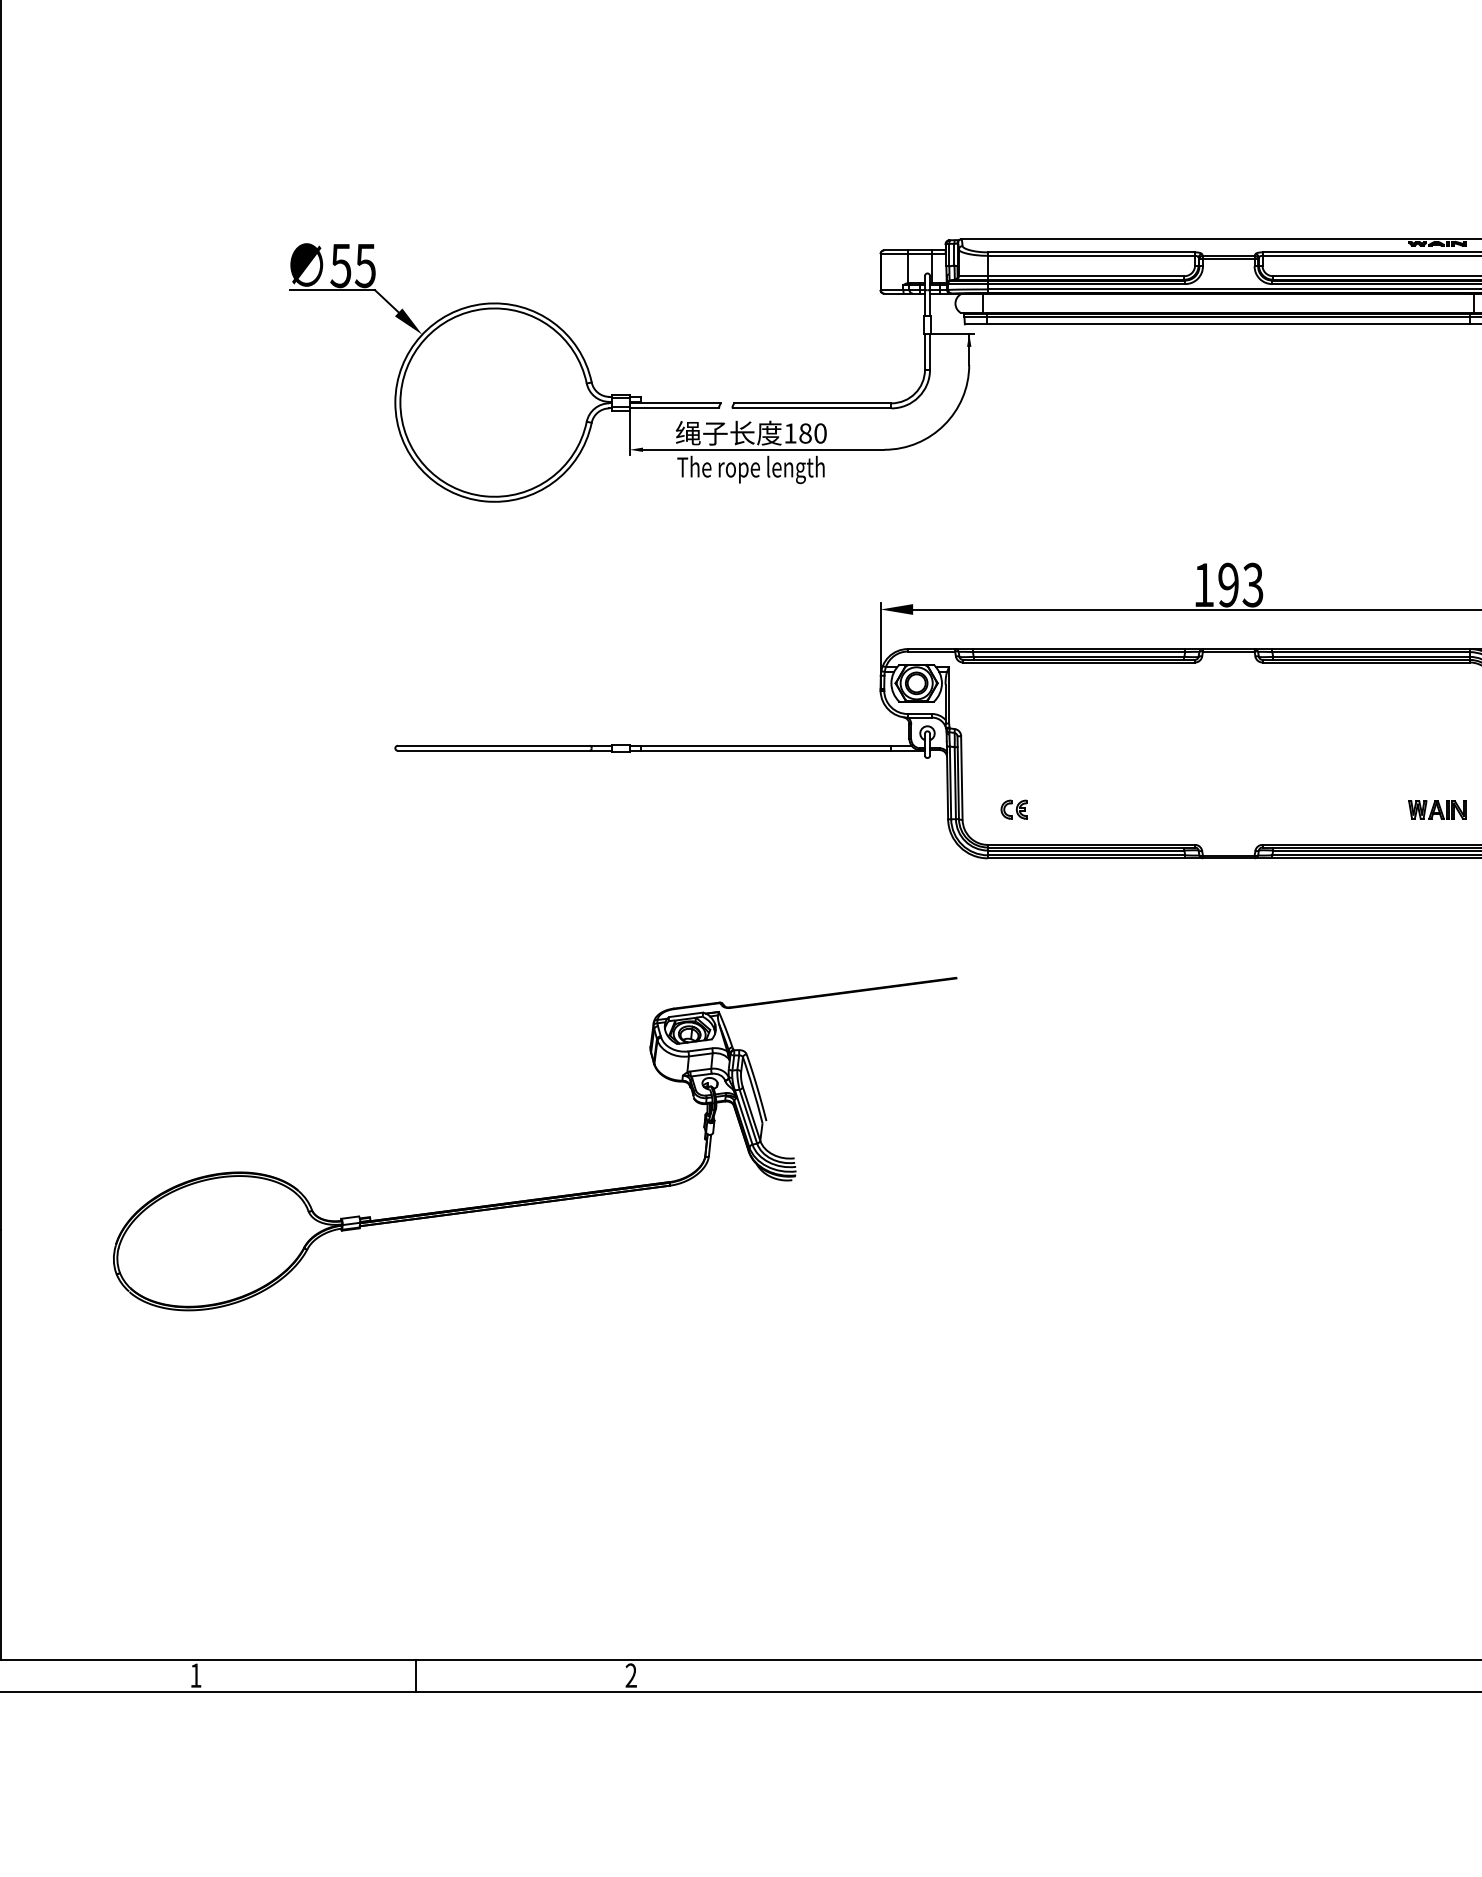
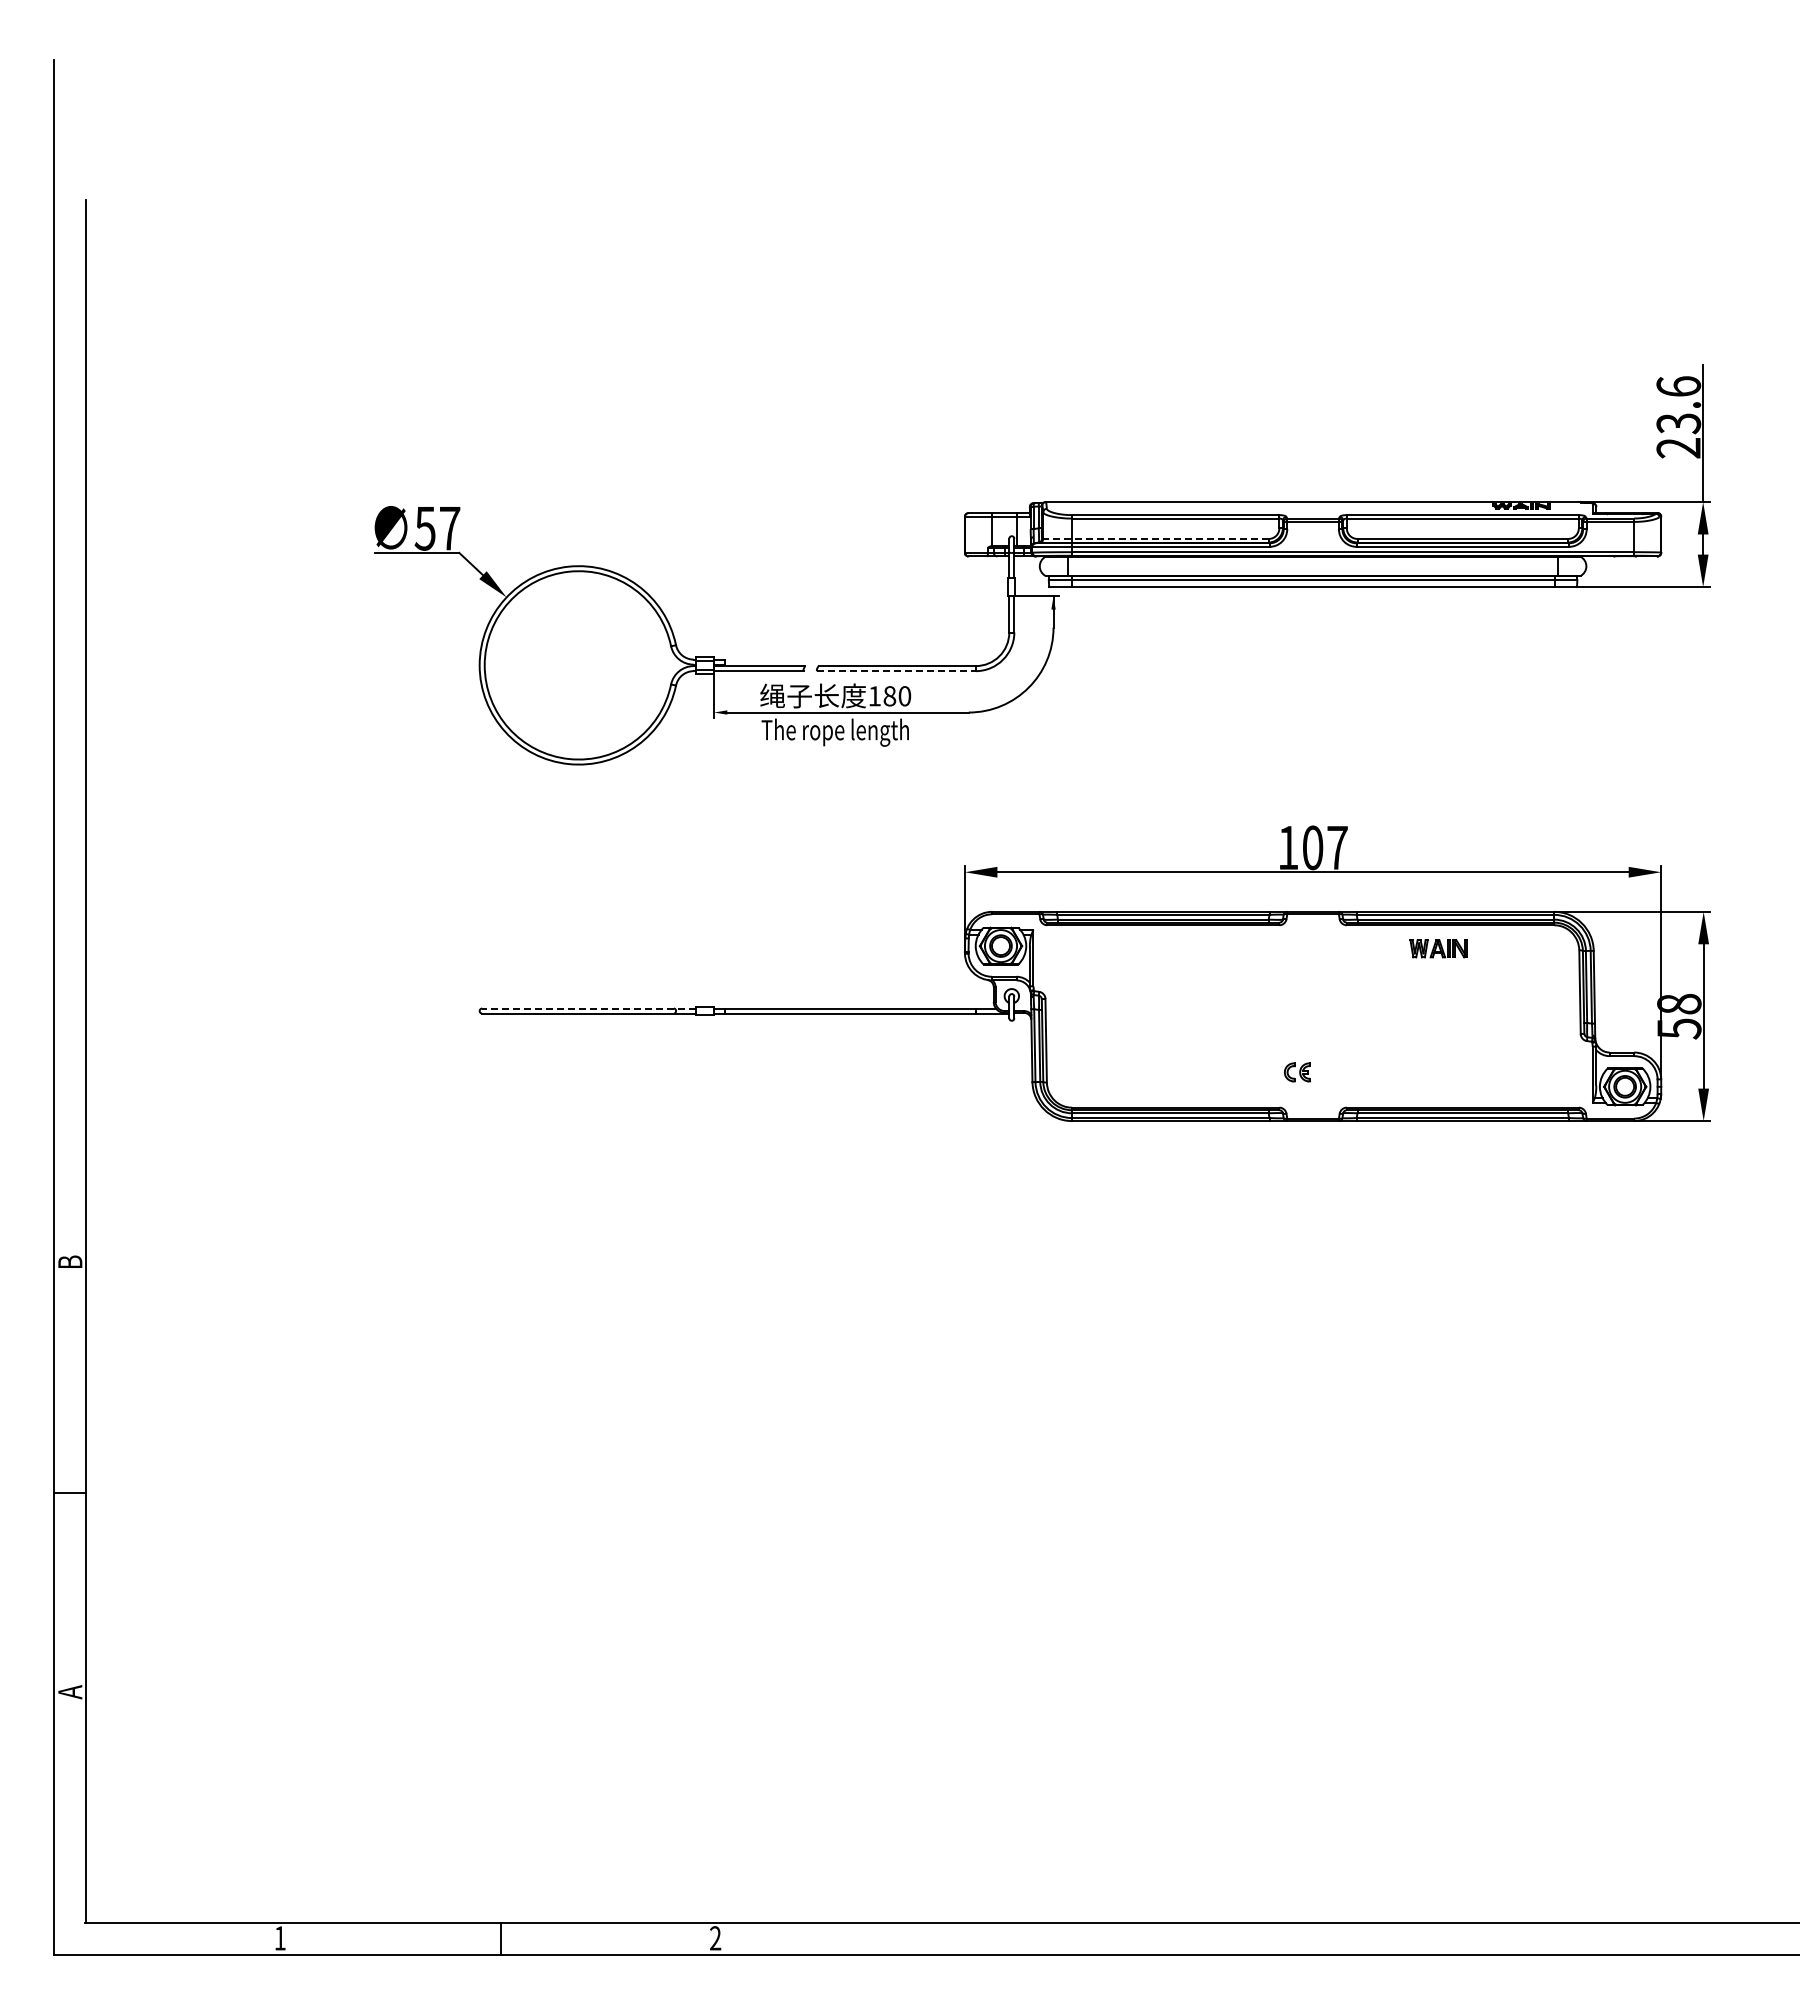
text: (365, 265) -> (449, 528), 55 -> 57
line: (1071, 275) -> (1155, 538), solid -> dashed
line: (812, 408) -> (896, 671), solid -> dashed
text: (1240, 584) -> (1324, 847), 193 -> 107
line: (505, 745) -> (589, 1008), solid -> dashed
part: (1014, 809) -> (1297, 1072), moved
part: (1437, 809) -> (1438, 948), moved
part: (540, 1197) -> (624, 1460), removed

